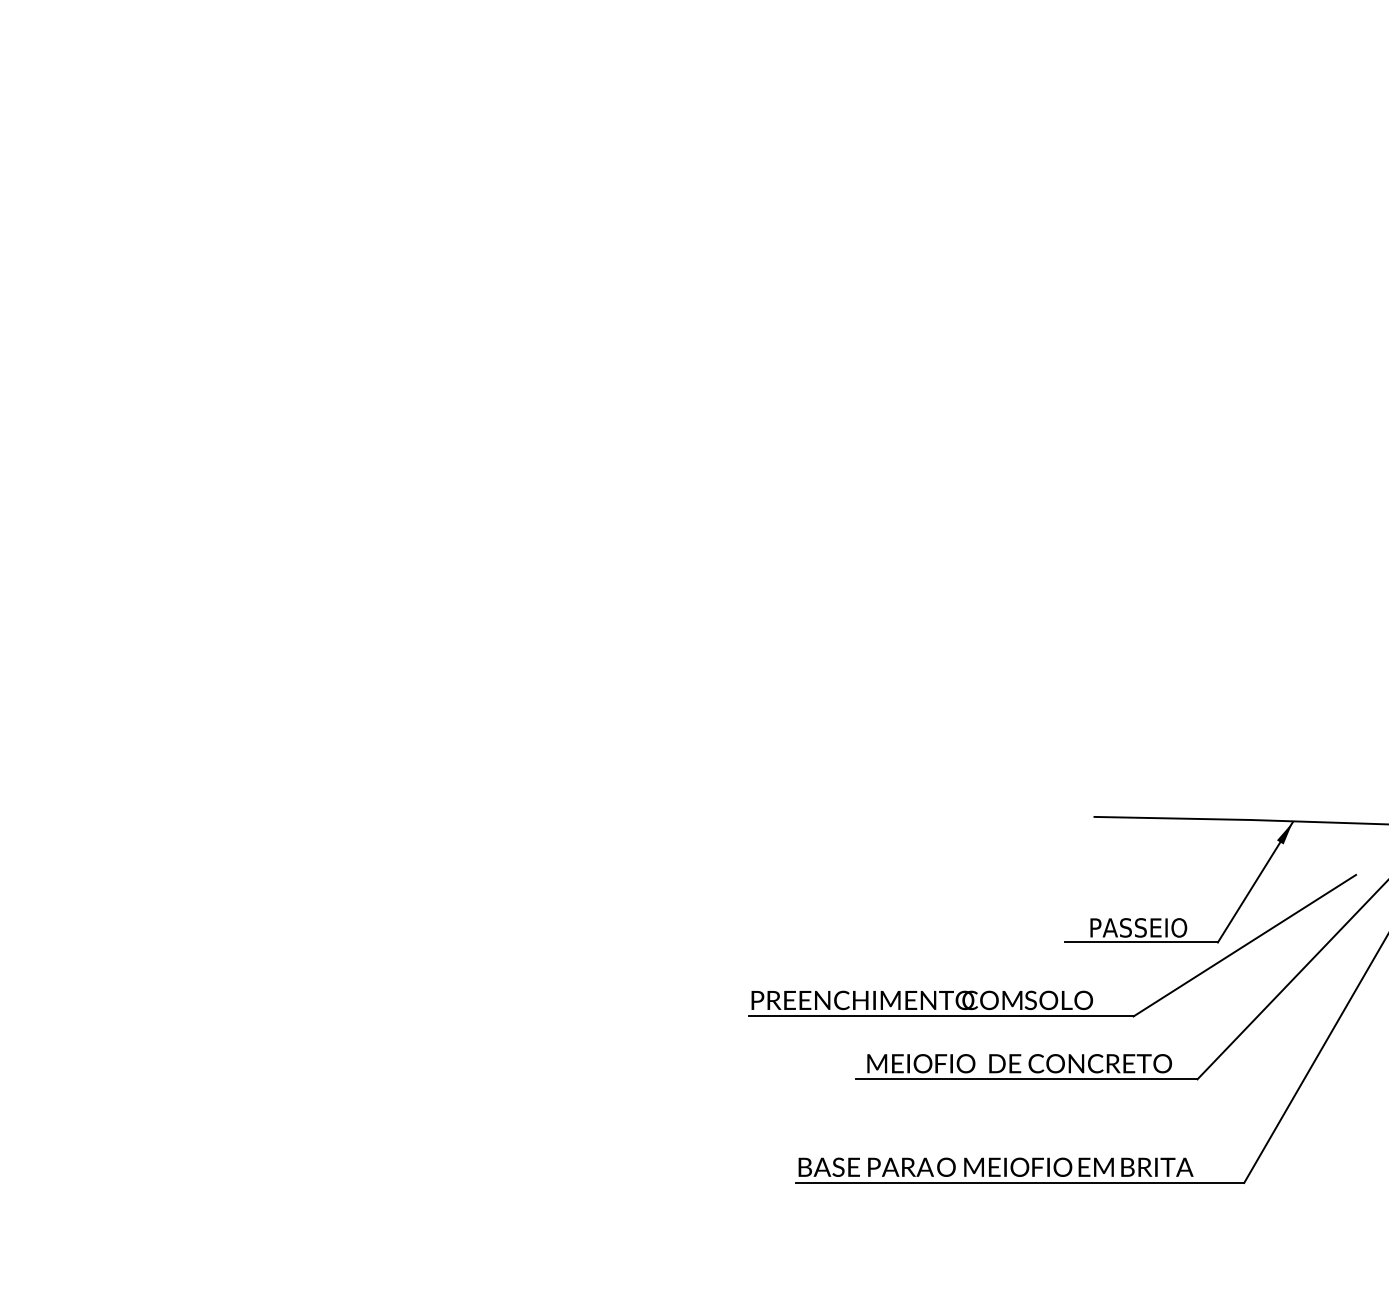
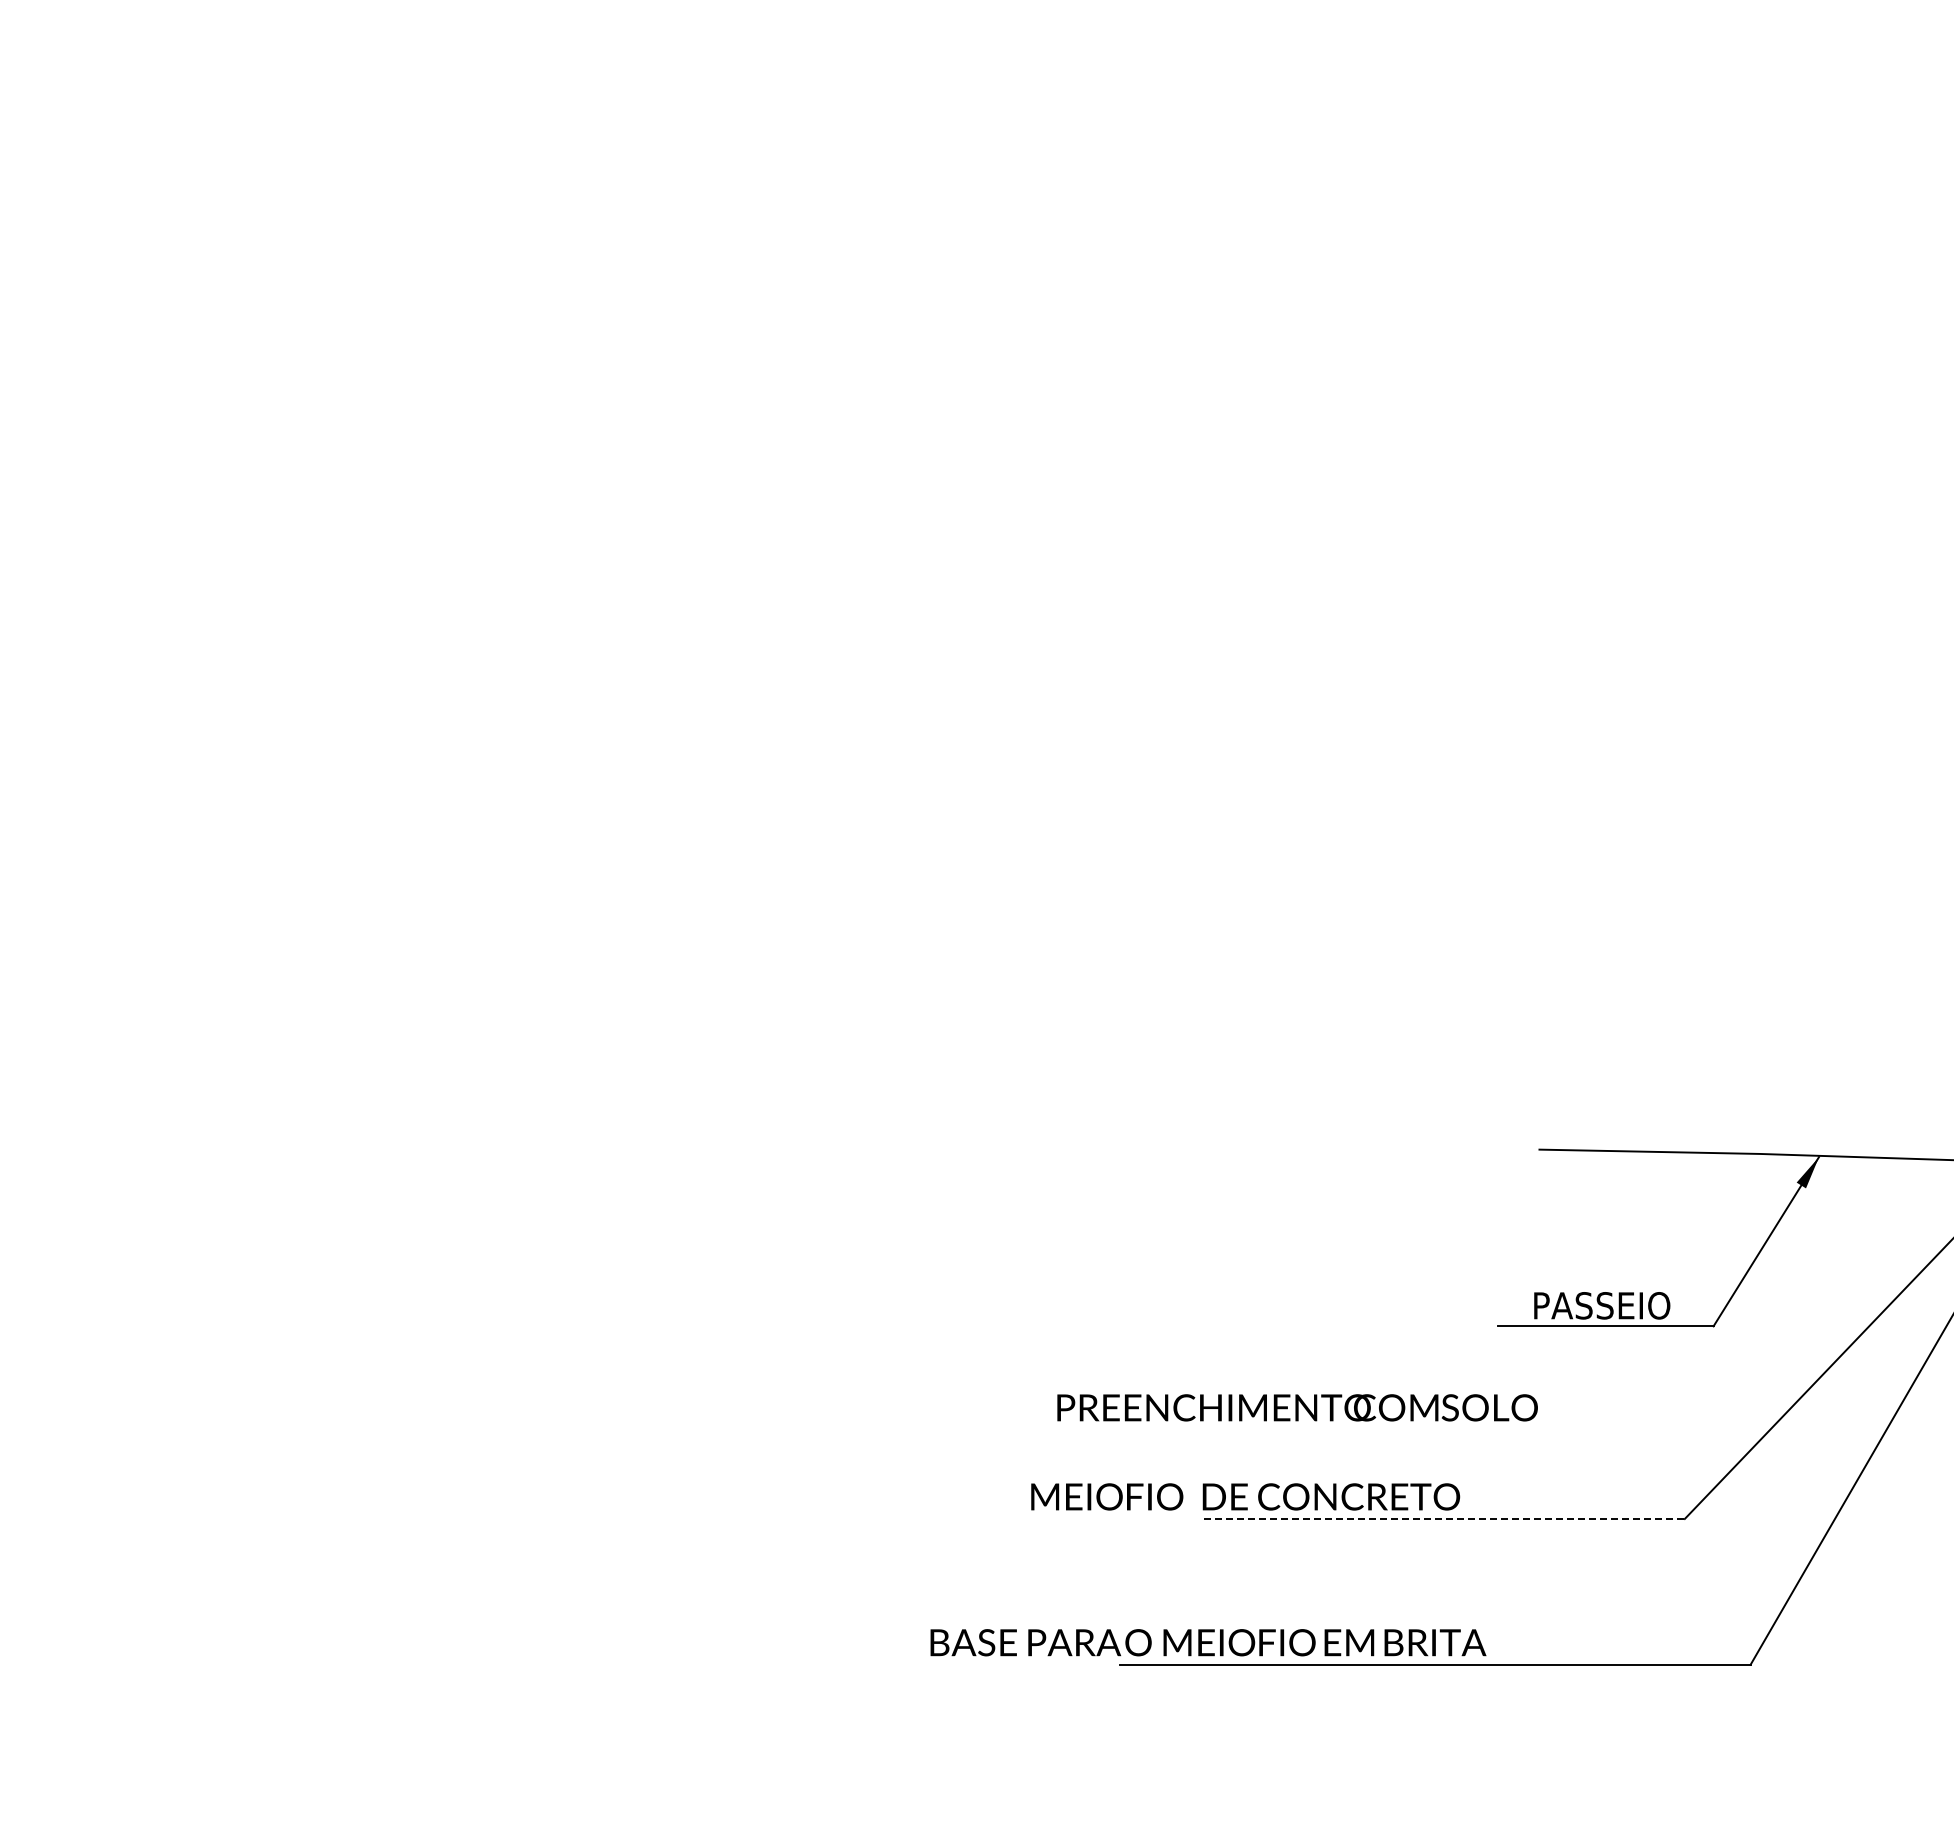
part: (1052, 1015) -> (1480, 1429), removed
text: (1019, 1063) -> (1245, 1496), moved
line: (1027, 1079) -> (1445, 1518), solid -> dashed
text: (996, 1167) -> (1208, 1642), moved

